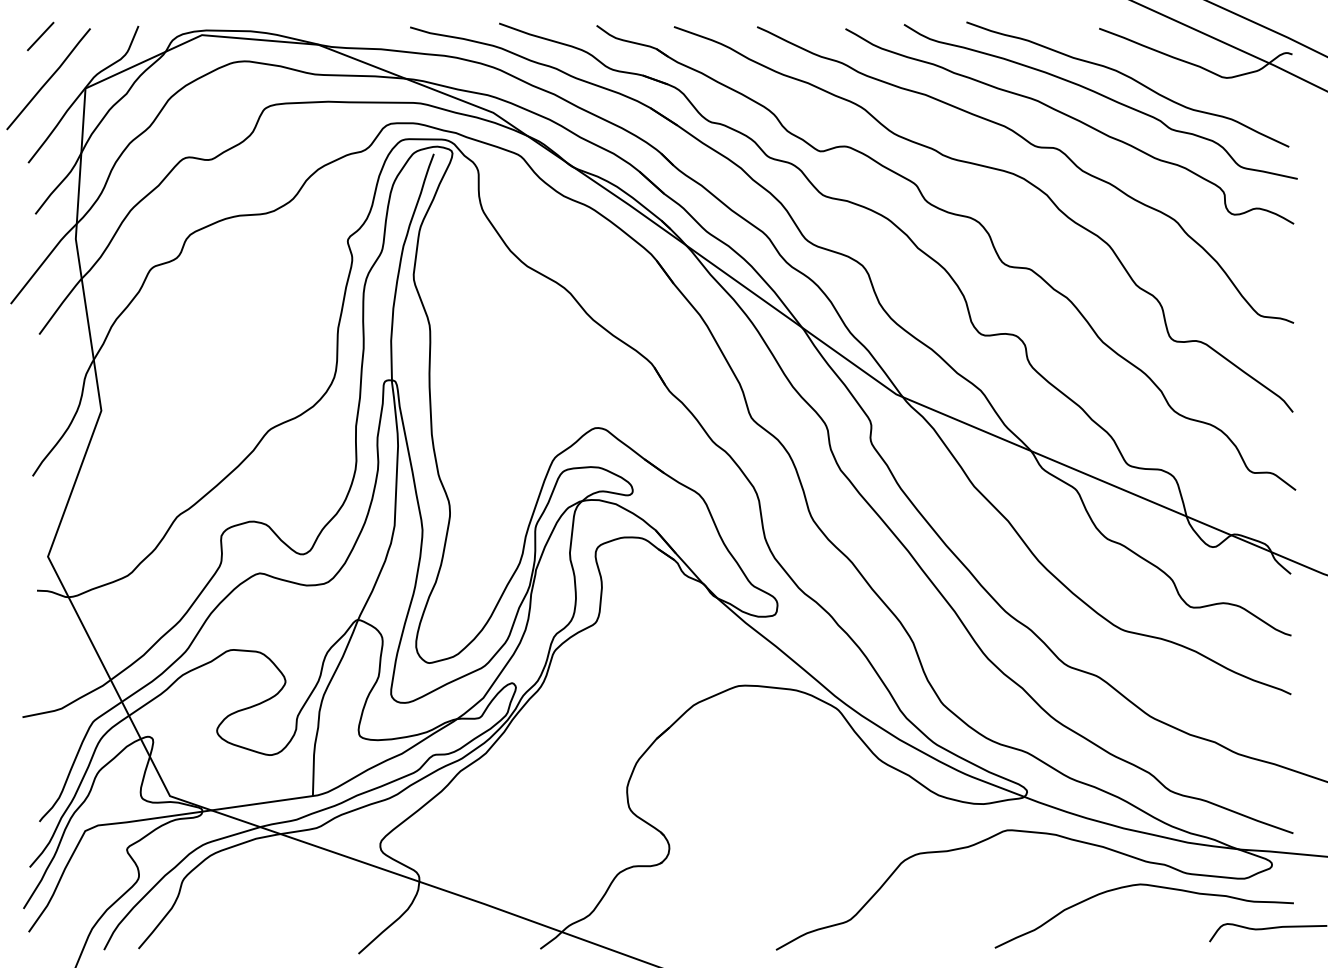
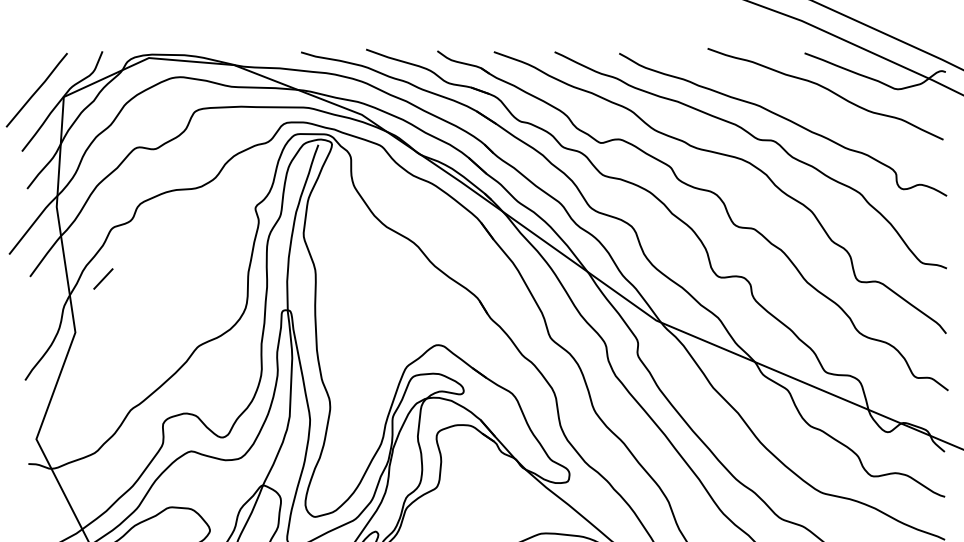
line: (40, 36) -> (103, 279), moved
curve: (1102, 96) -> (807, 102), removed

